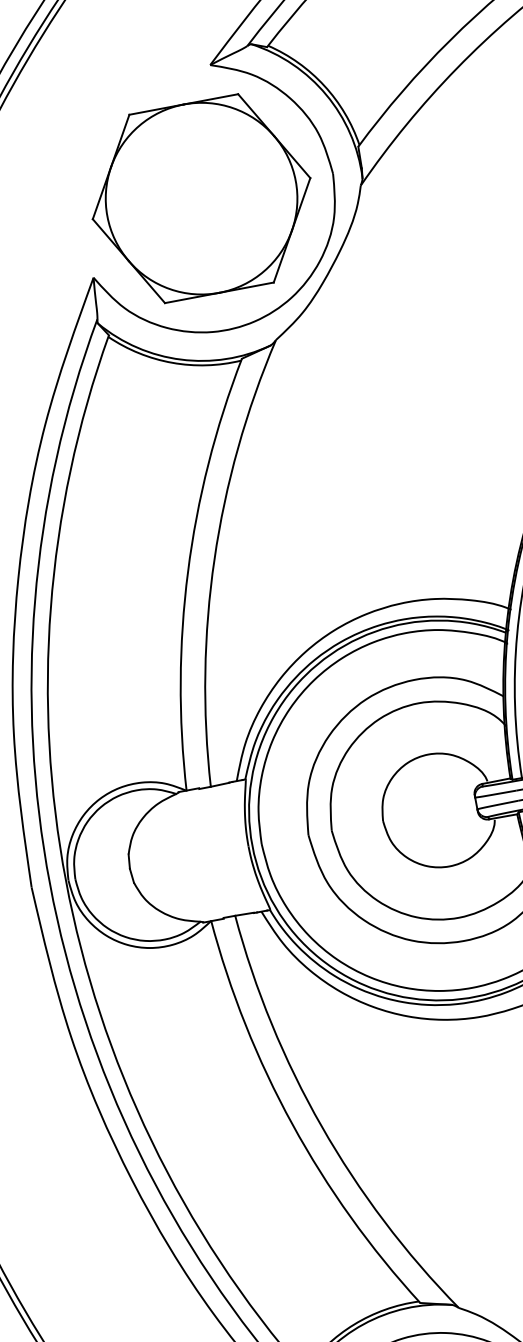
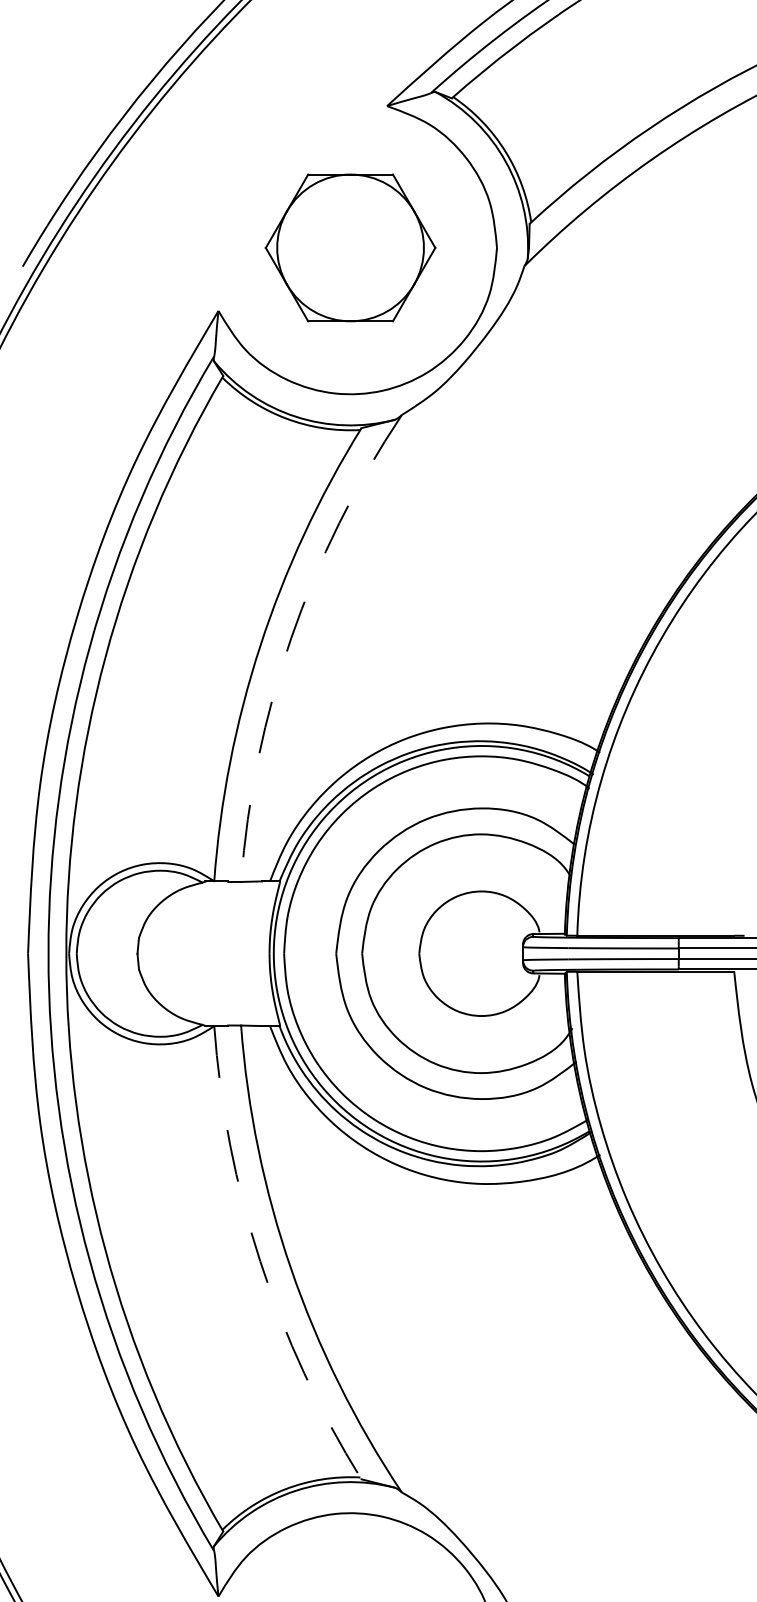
part: (201, 198) -> (350, 247), size x0.7
arc: (214, 559) -> (291, 638), solid -> dashed
arc: (292, 1124) -> (260, 1261), solid -> dashed

